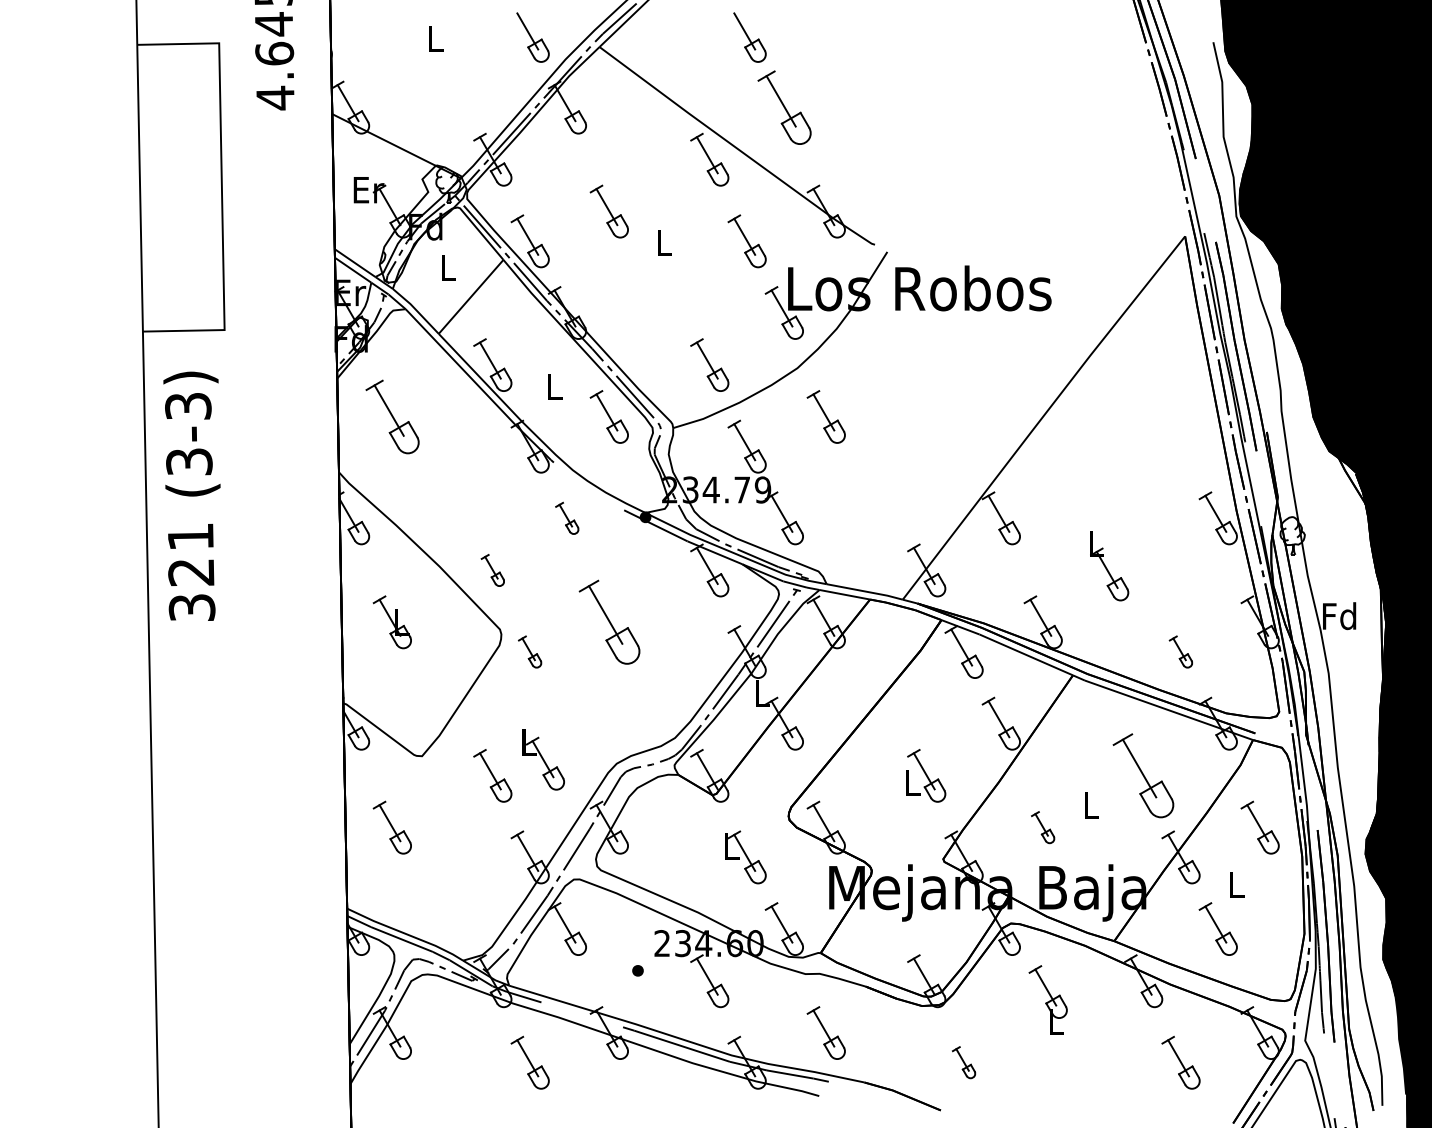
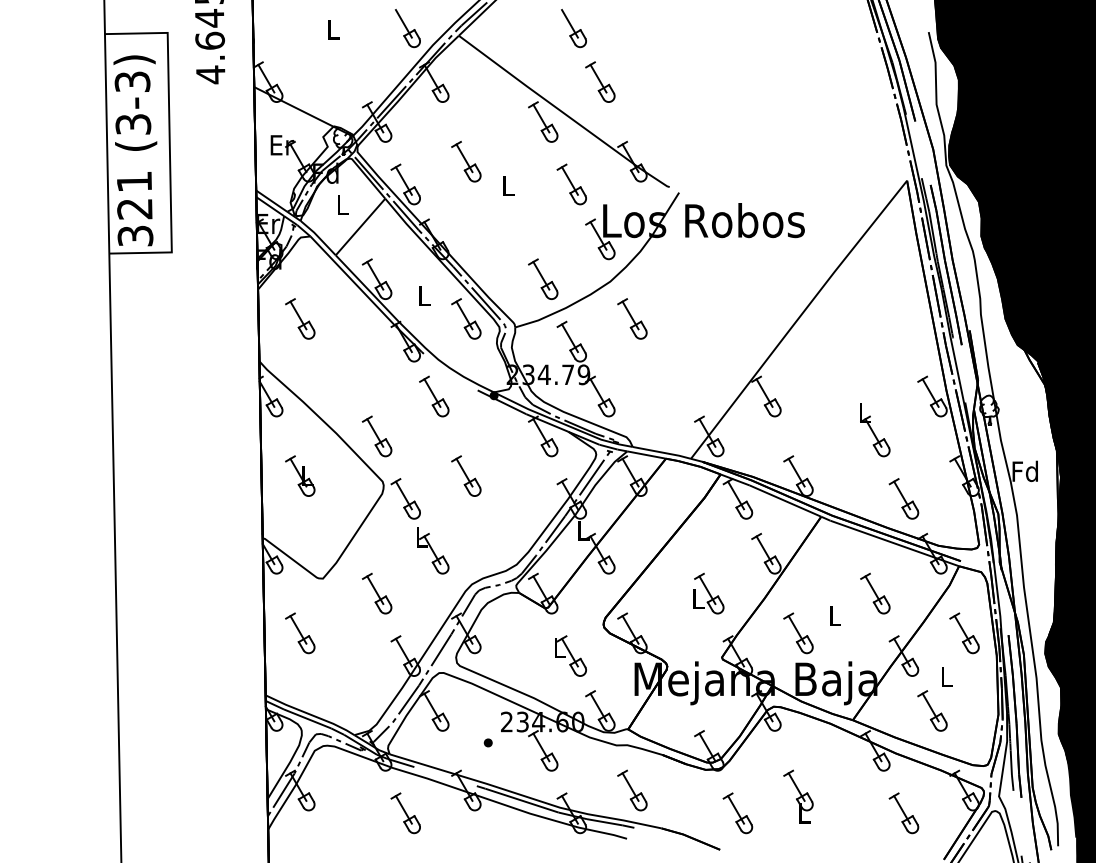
part: (783, 107) -> (599, 82), size x0.71
part: (391, 416) -> (299, 318), size x0.71
text: (191, 495) -> (135, 150), moved
part: (566, 518) -> (433, 396), size x1.67
part: (1109, 566) -> (875, 430), moved
part: (492, 570) -> (376, 436), size x1.67
part: (608, 622) -> (465, 476), size x0.62
part: (529, 651) -> (405, 498), size x1.67
part: (1180, 651) -> (903, 498), size x1.67
part: (543, 759) -> (432, 550), moved
part: (1143, 775) -> (875, 593), size x0.62
part: (1042, 827) -> (797, 633), size x1.67
part: (1047, 999) -> (797, 796), moved
part: (963, 1062) -> (737, 813), size x1.67

